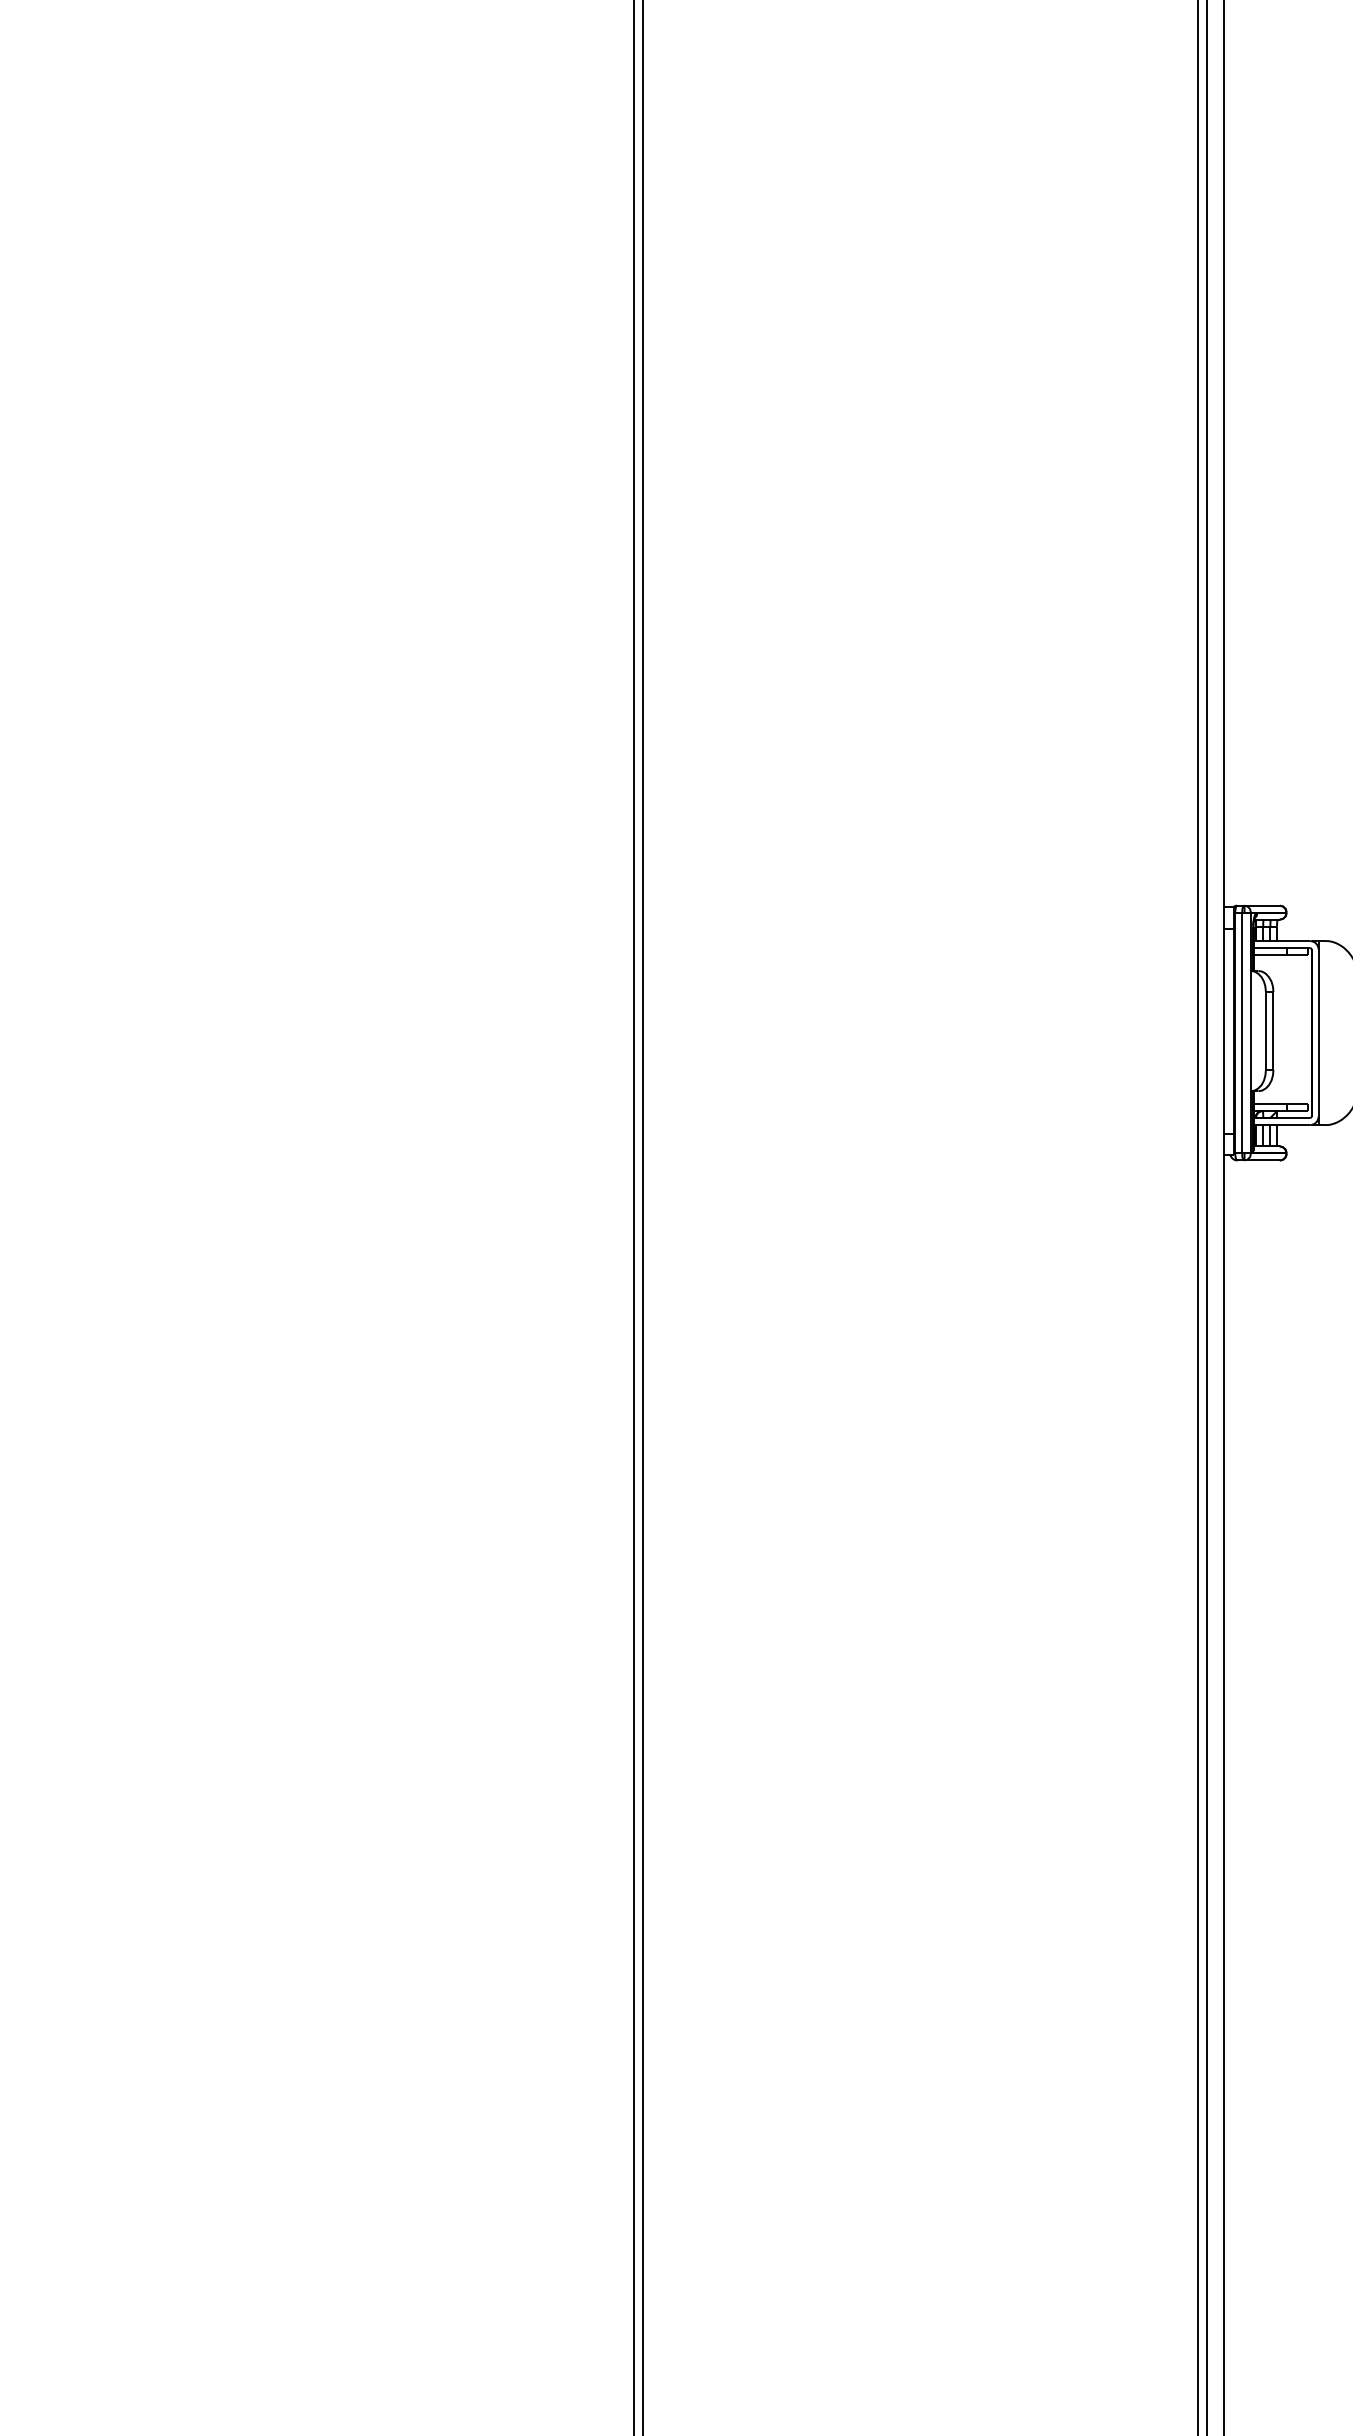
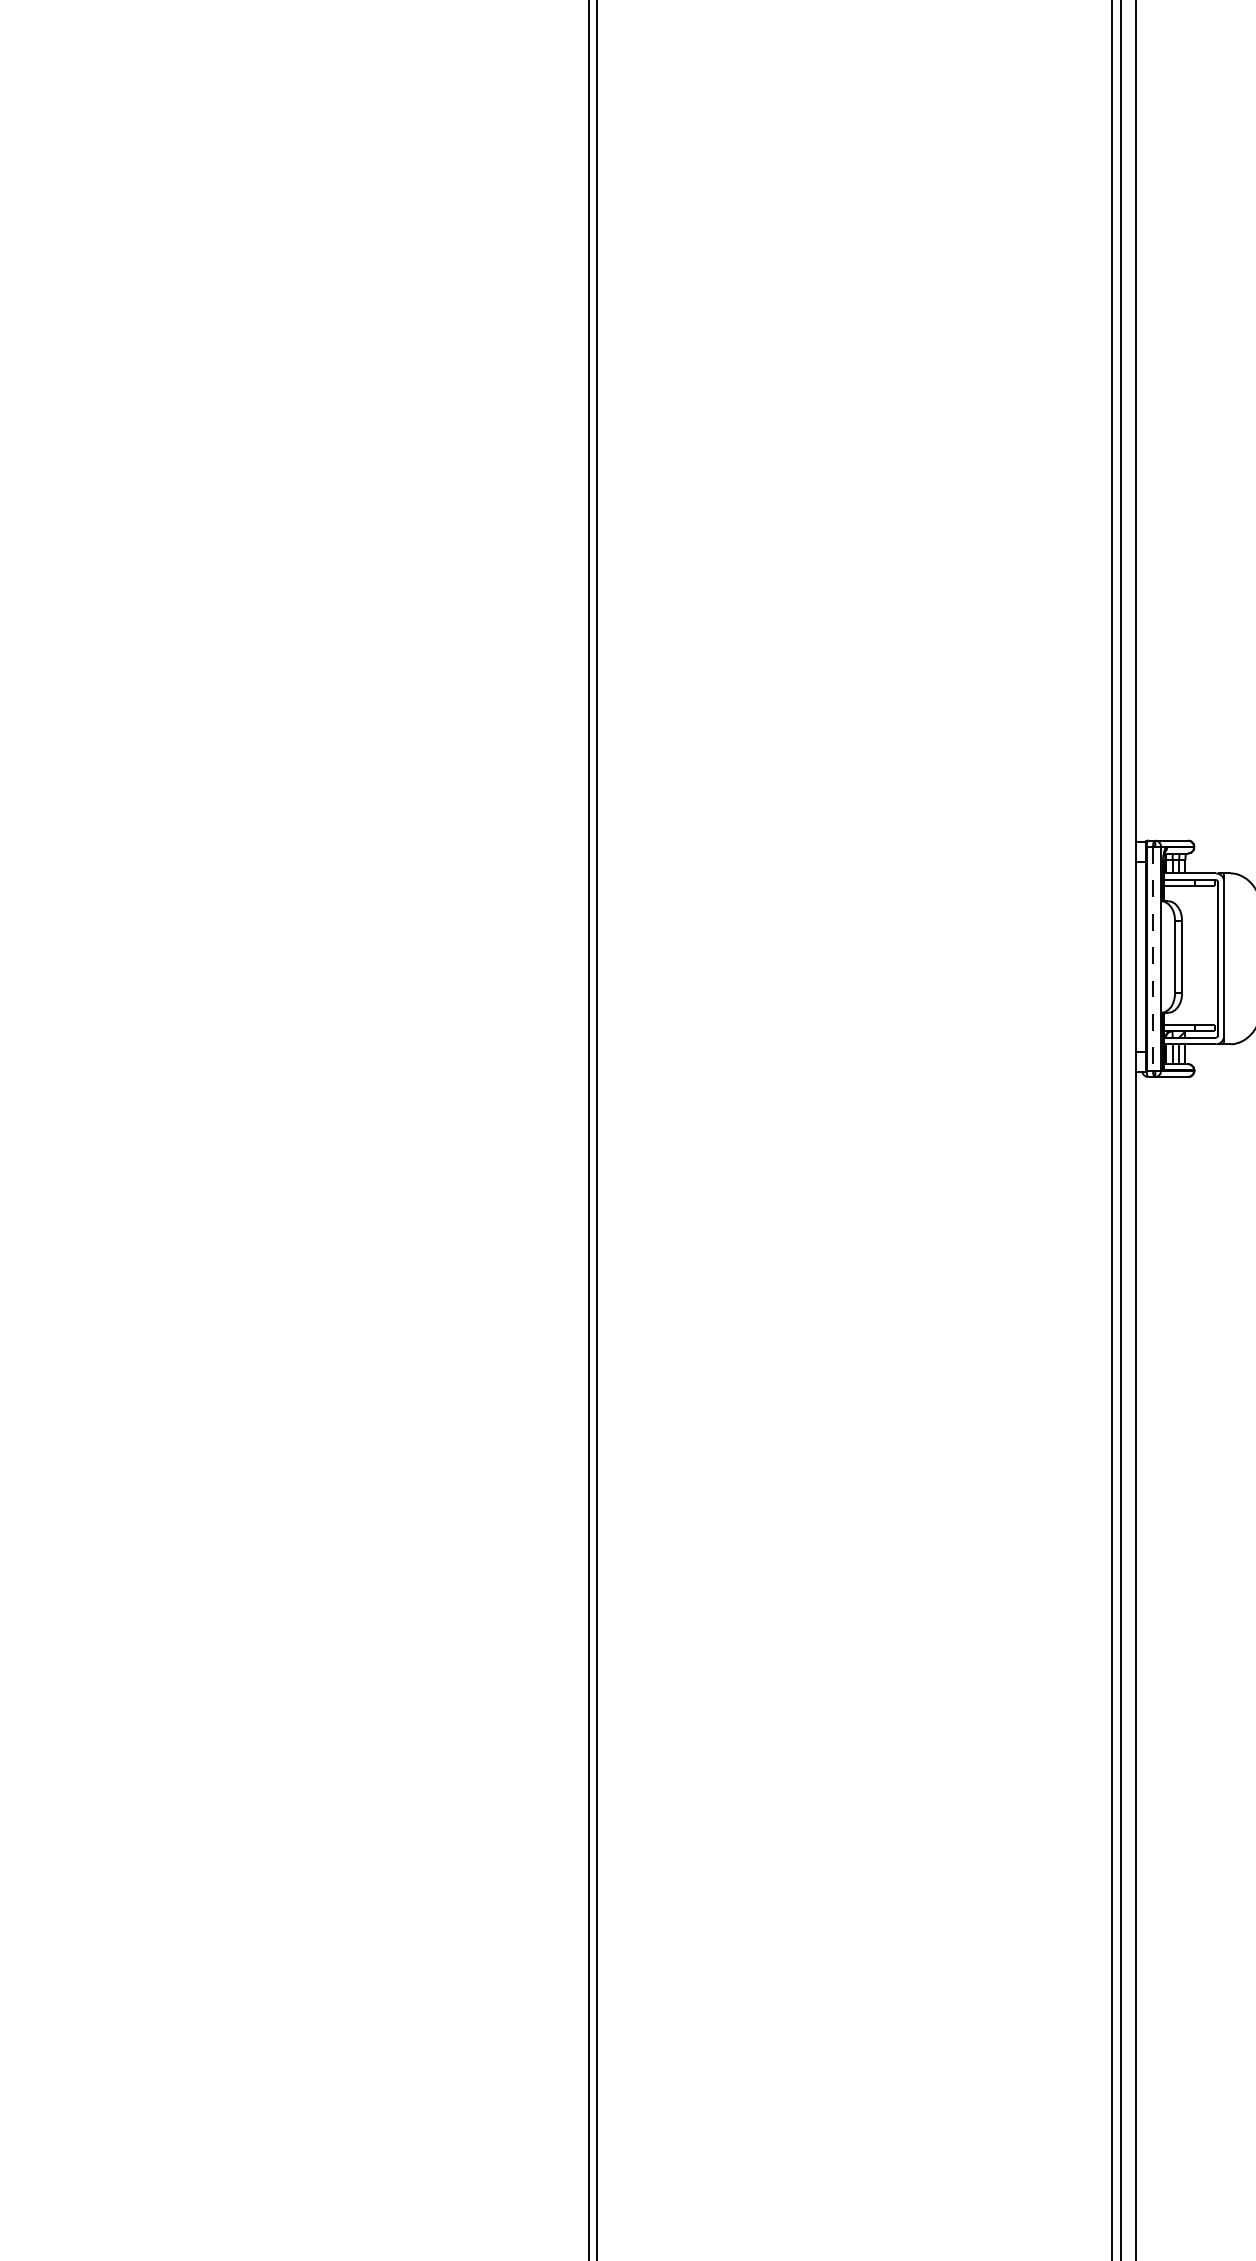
line: (1242, 1032) -> (1153, 958), solid -> dashed

